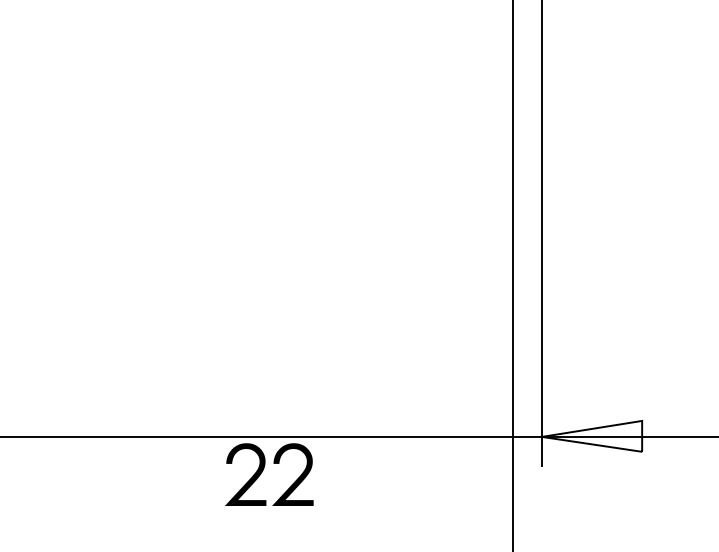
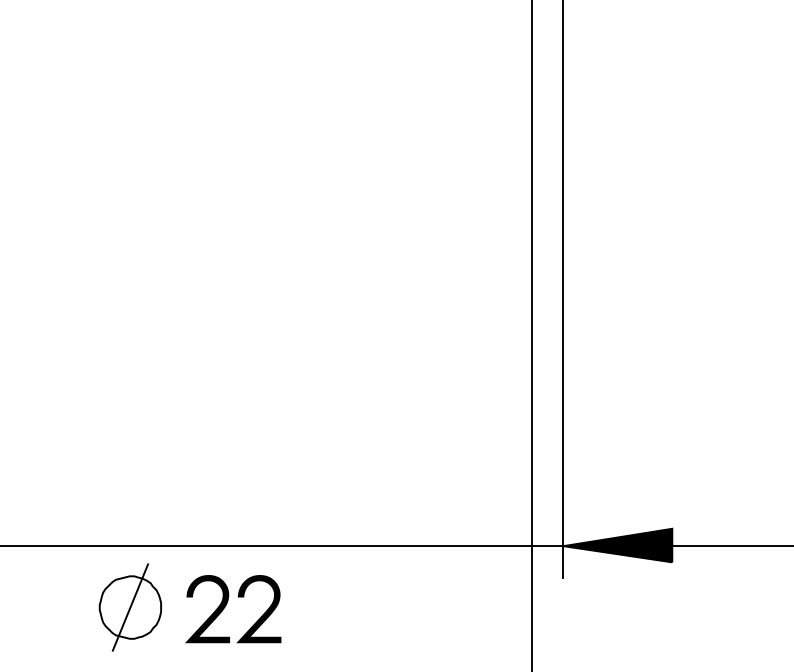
fill: (591, 436) -> (617, 545), added
part: (263, 471) -> (226, 605), moved
part: (142, 493) -> (129, 607), added

